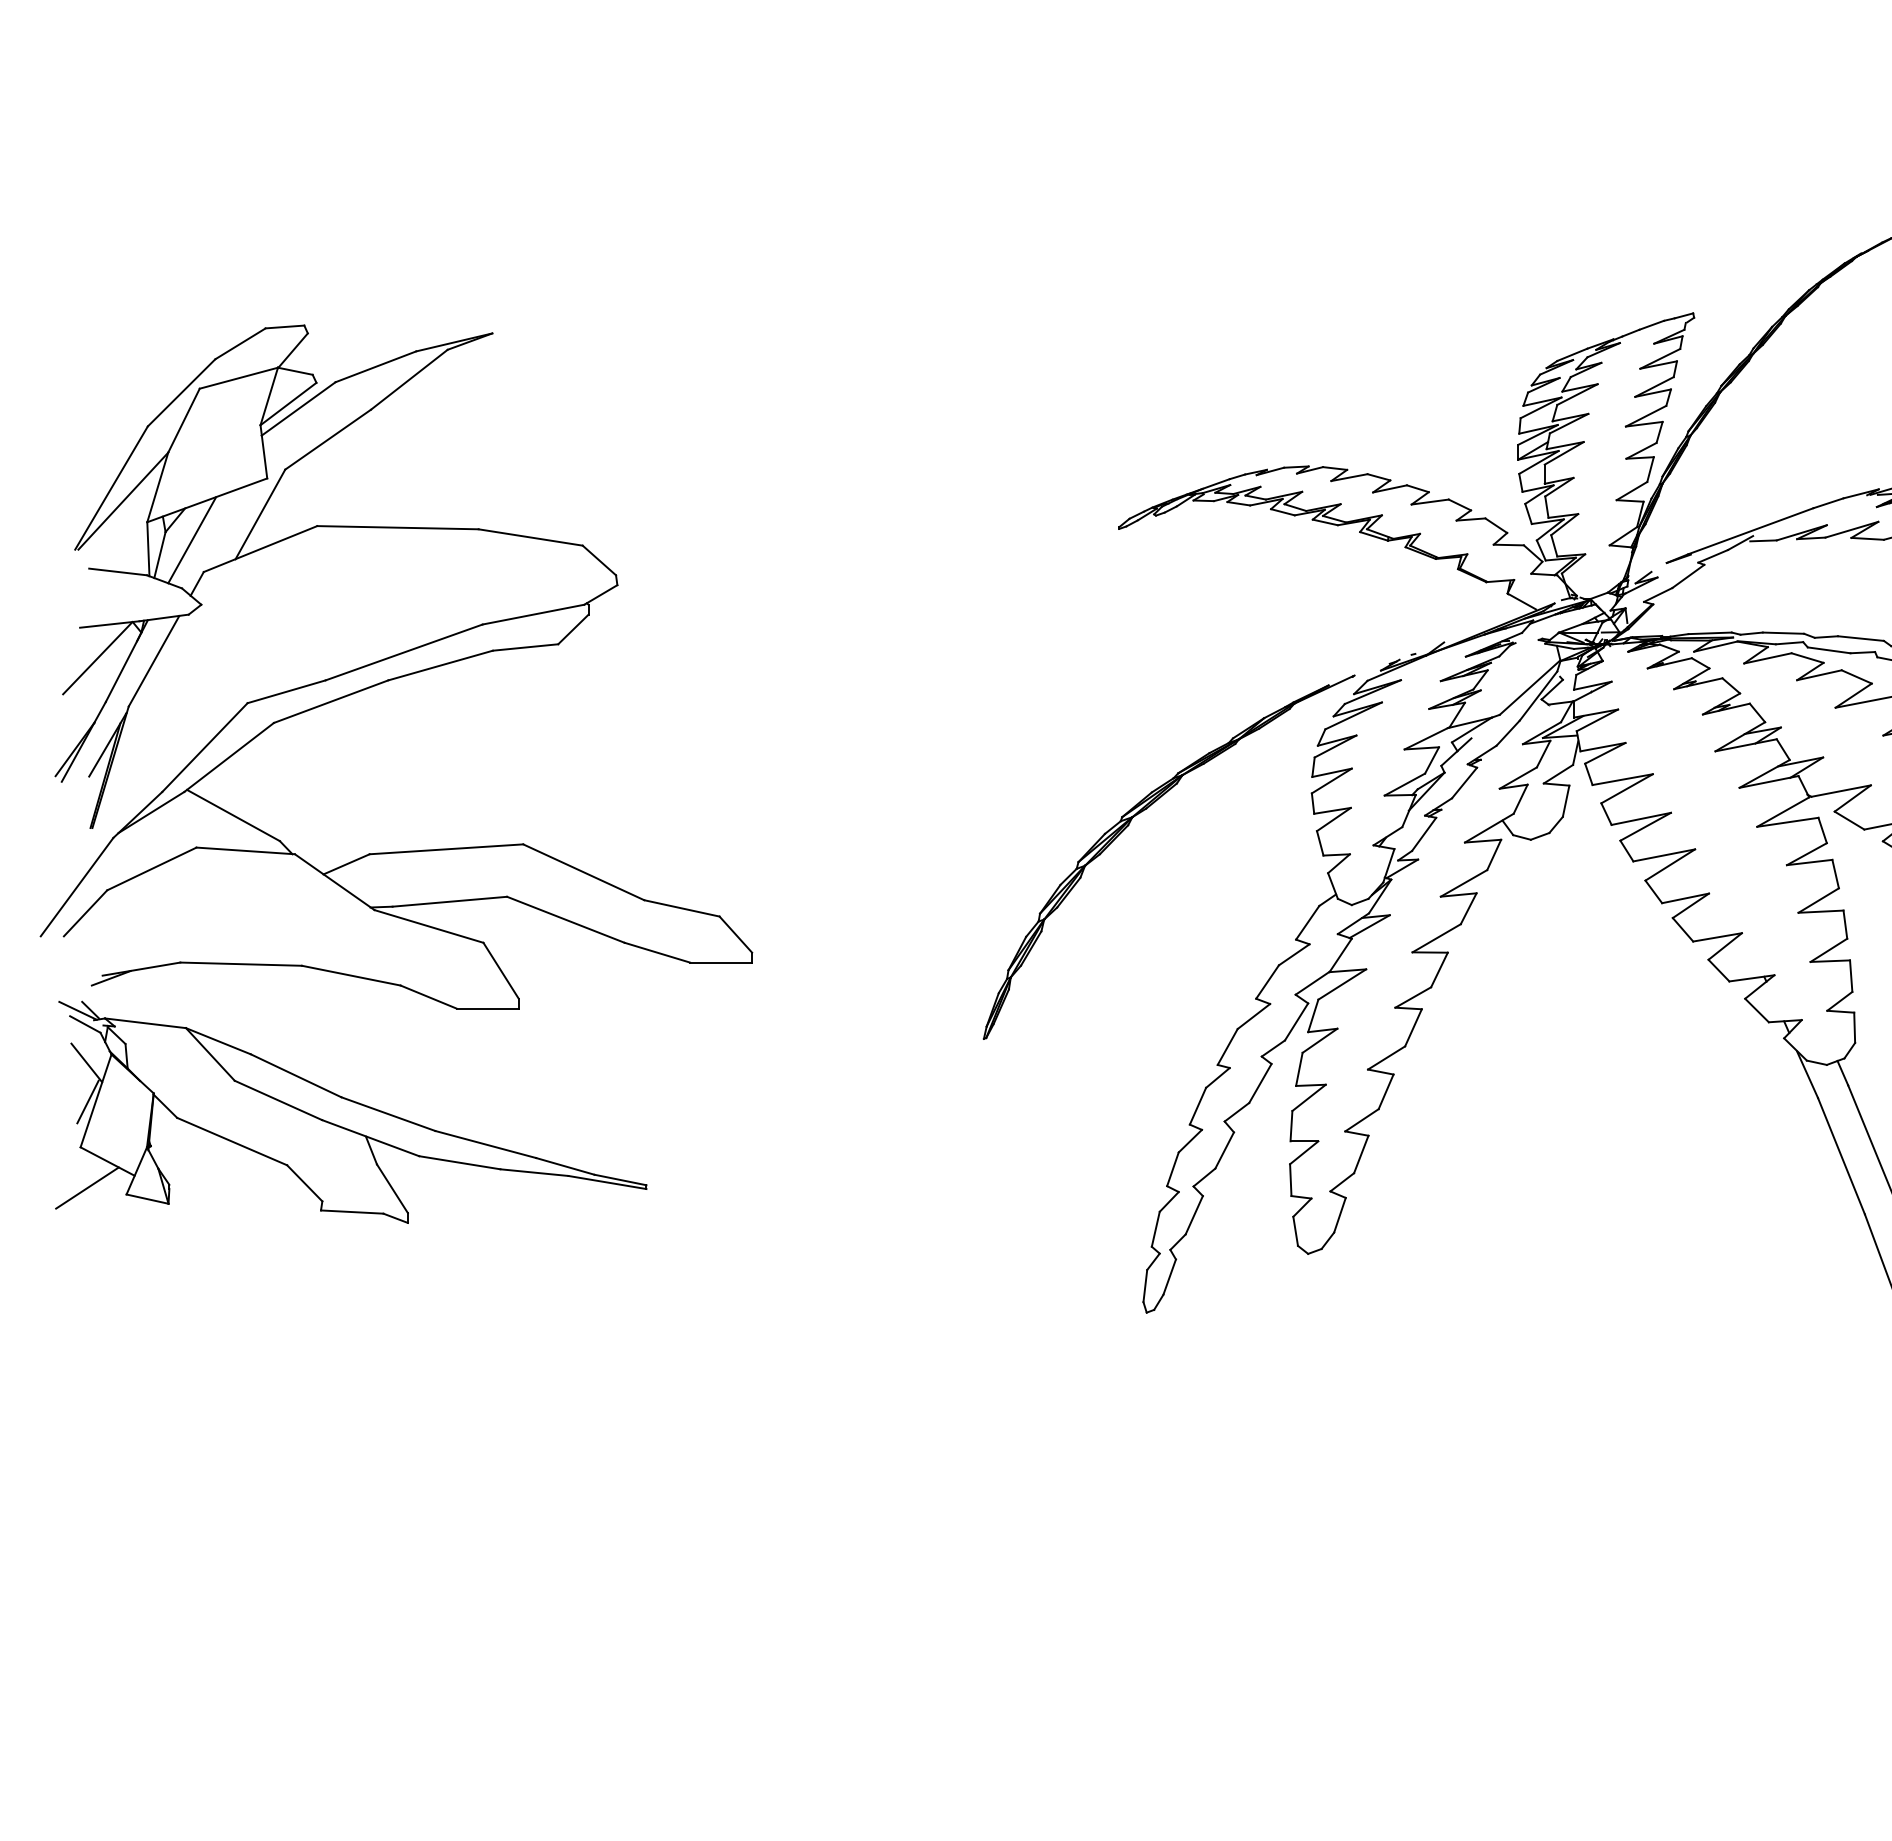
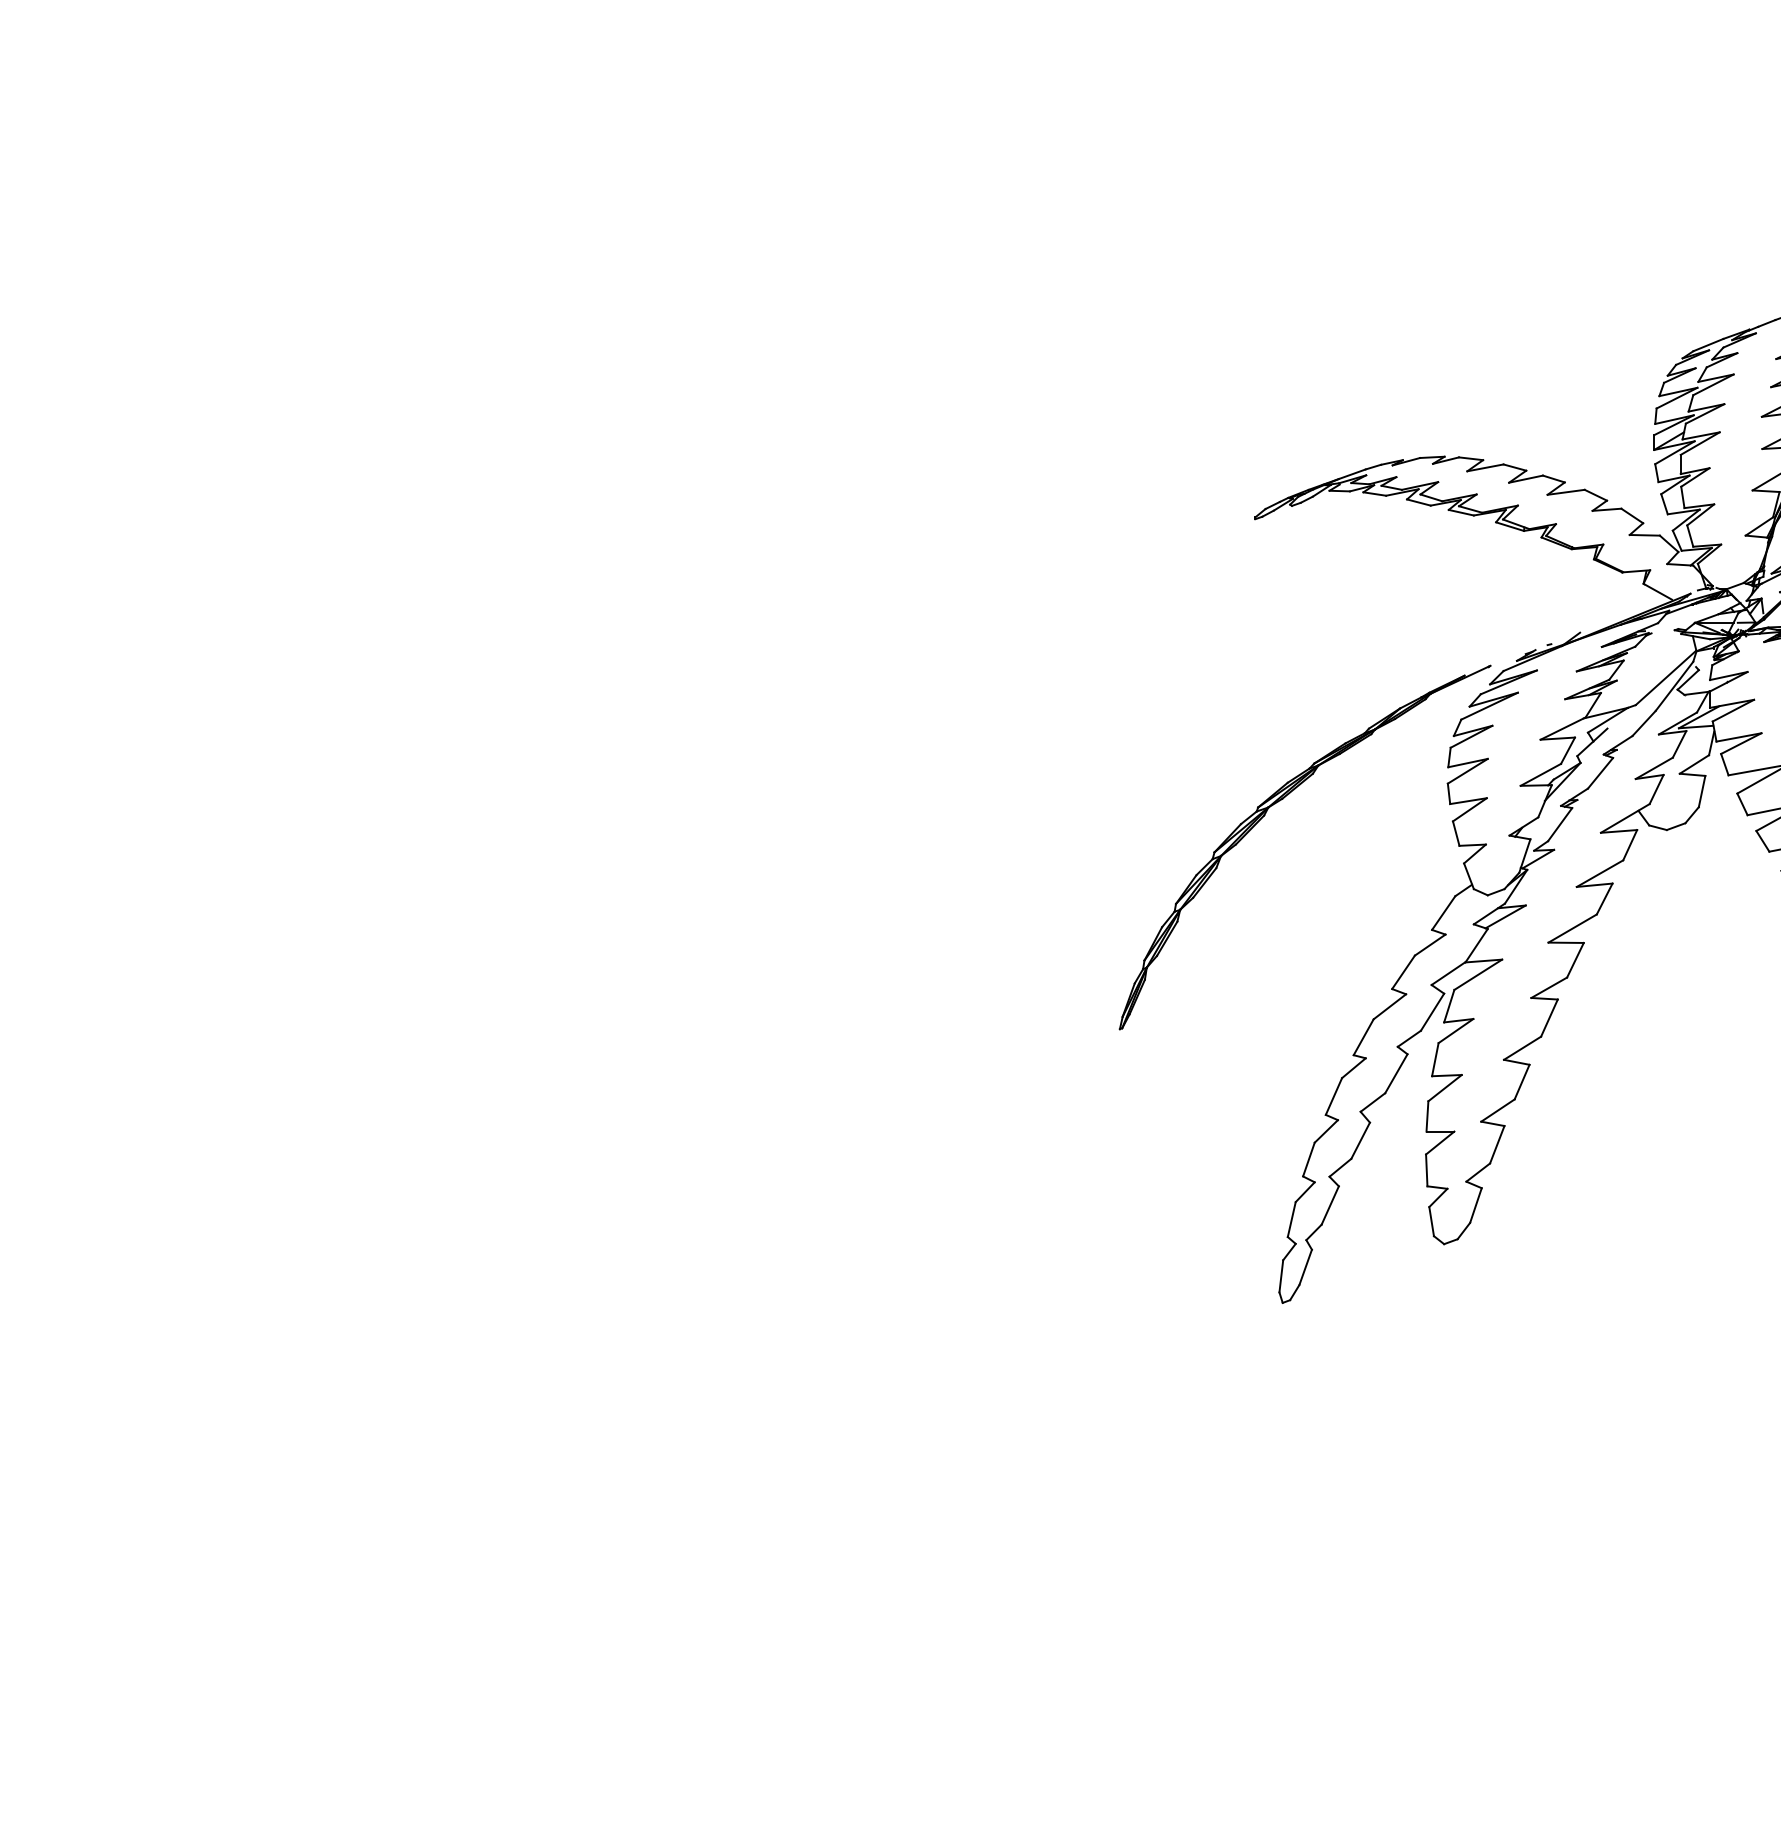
part: (407, 850) -> (543, 840), removed

